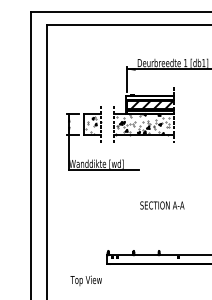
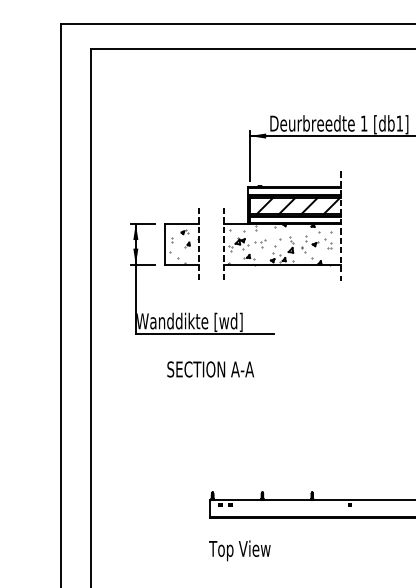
text: (162, 205) -> (210, 369), moved
text: (85, 280) -> (238, 549), moved

